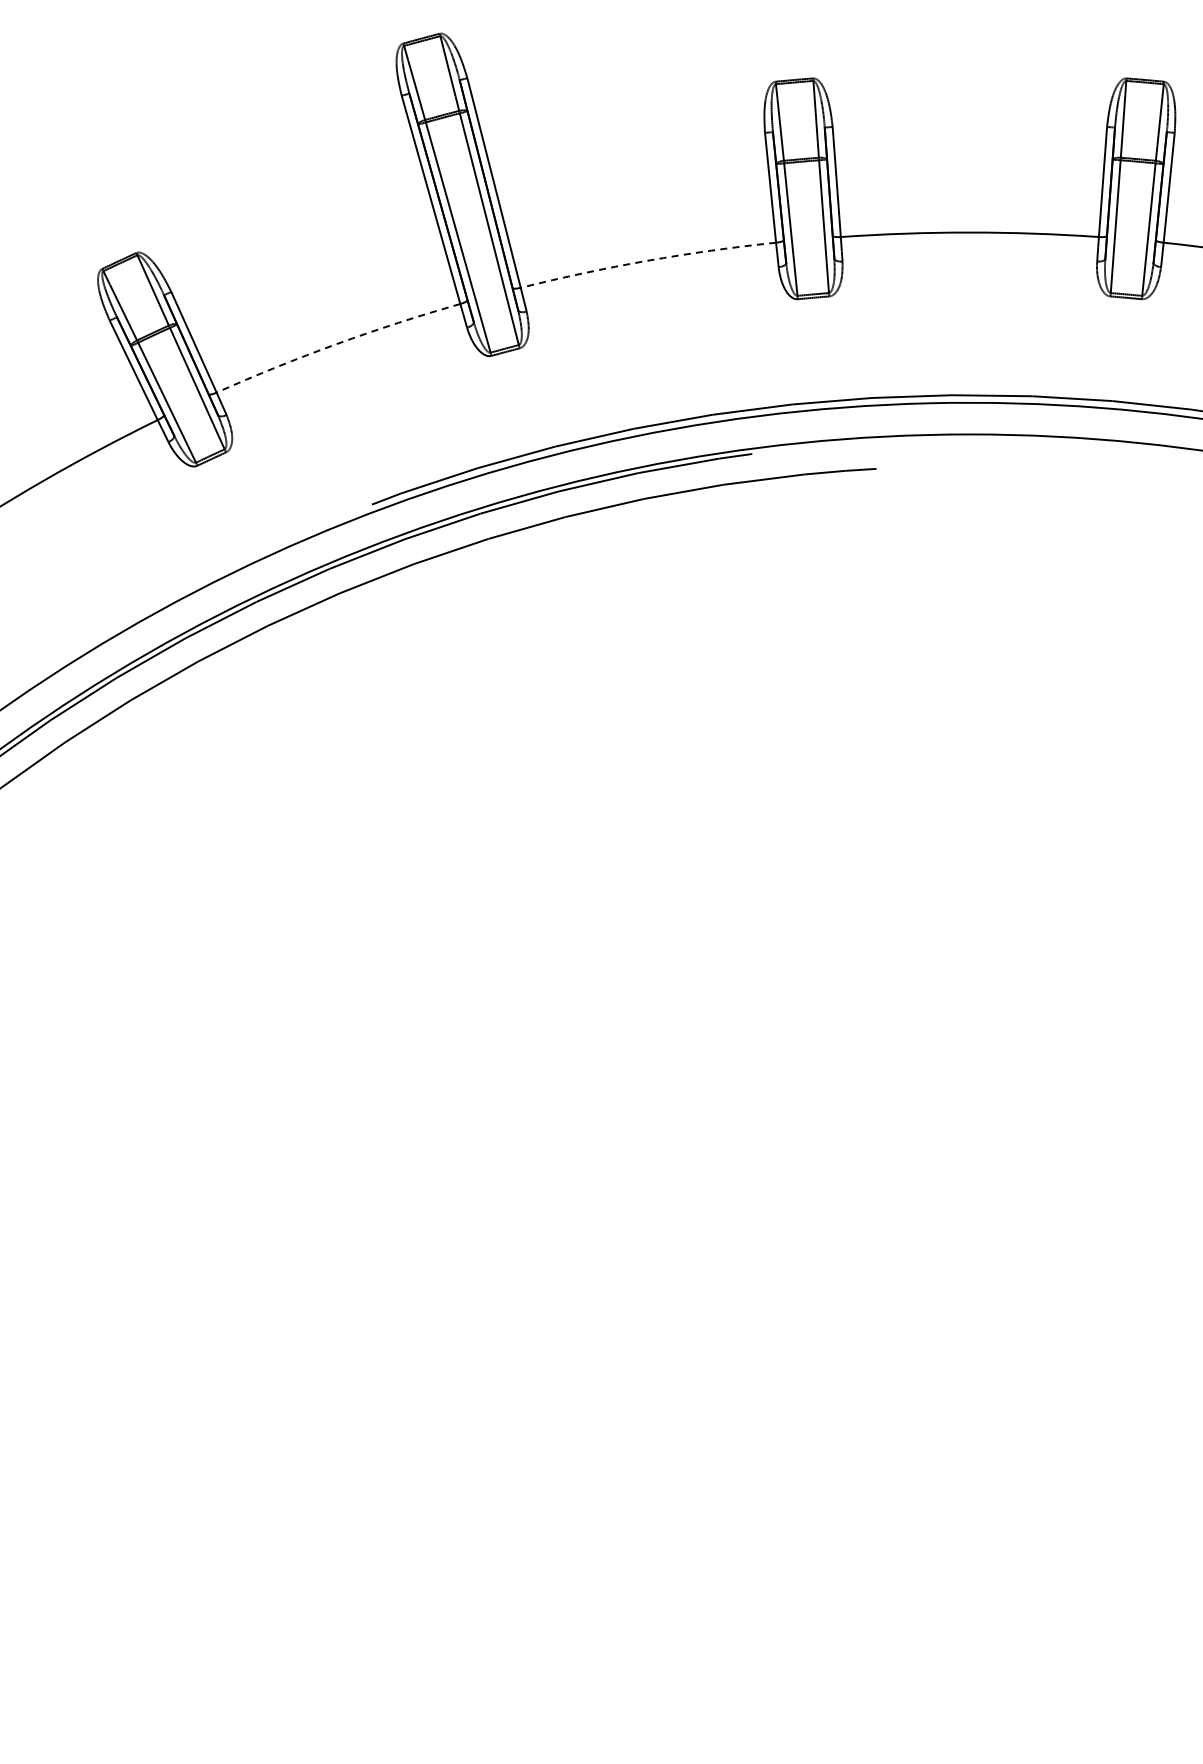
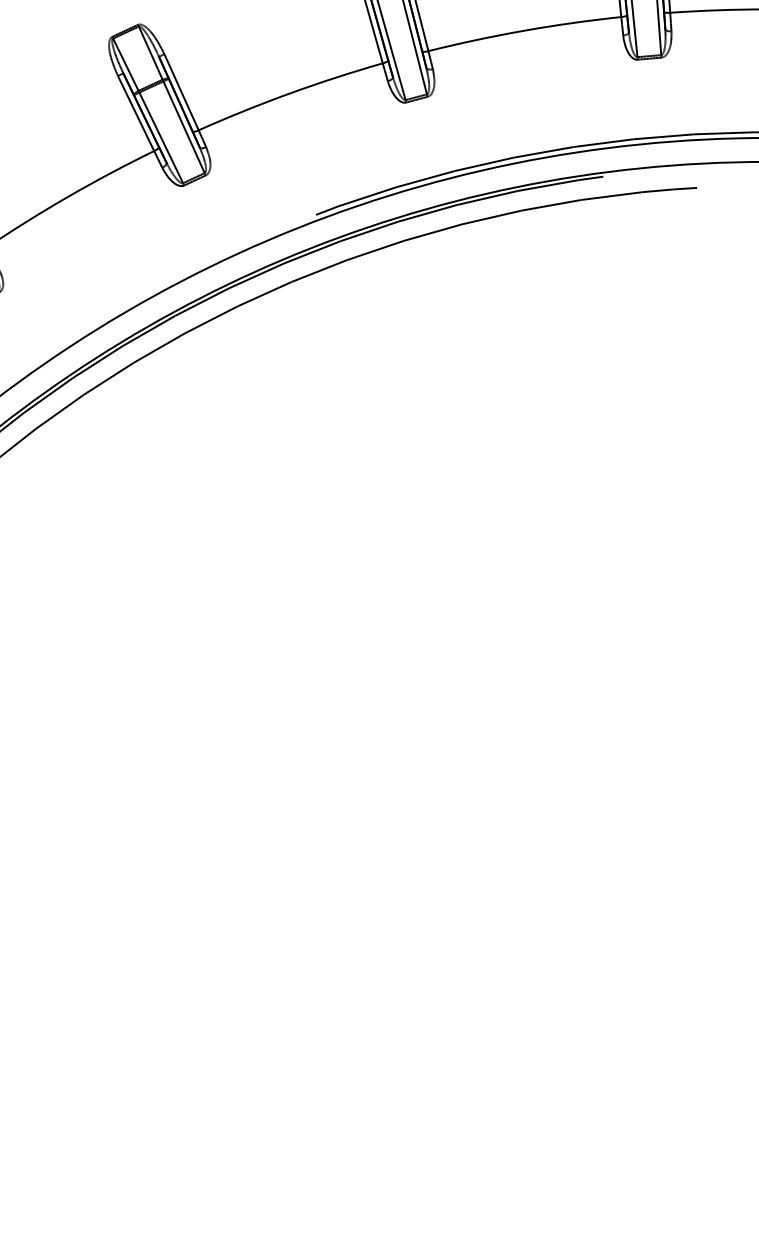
arc: (647, 260) -> (524, 30), dashed -> solid
arc: (336, 344) -> (289, 93), dashed -> solid

